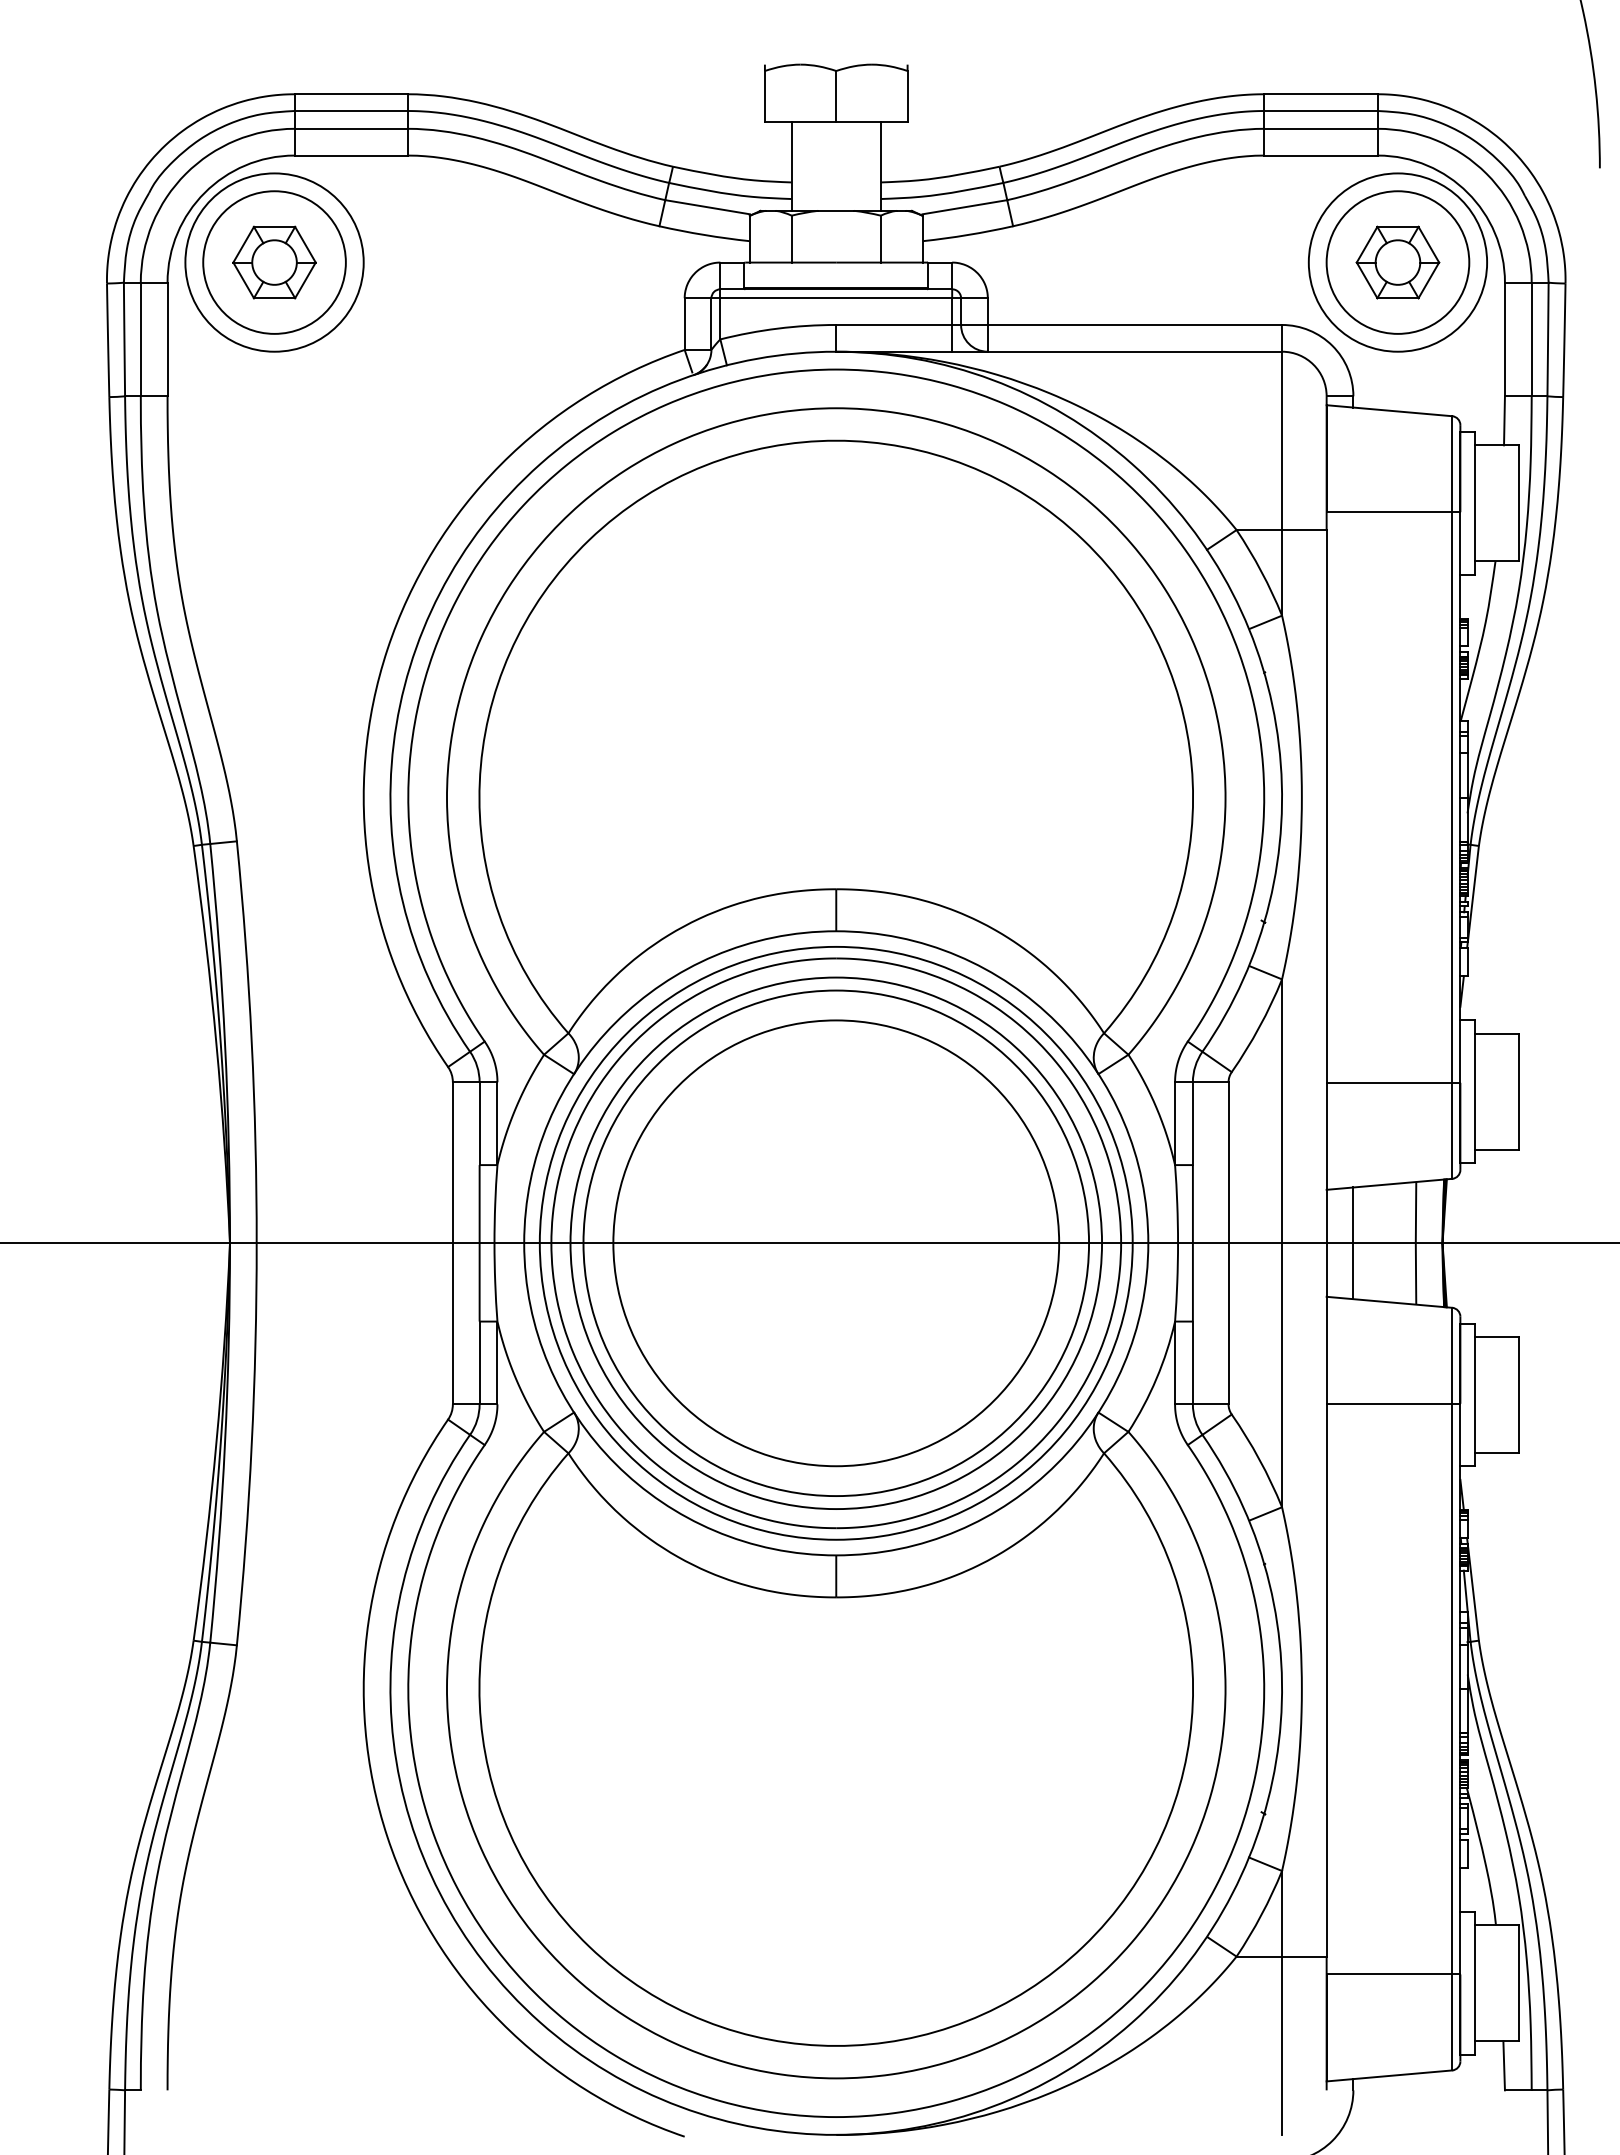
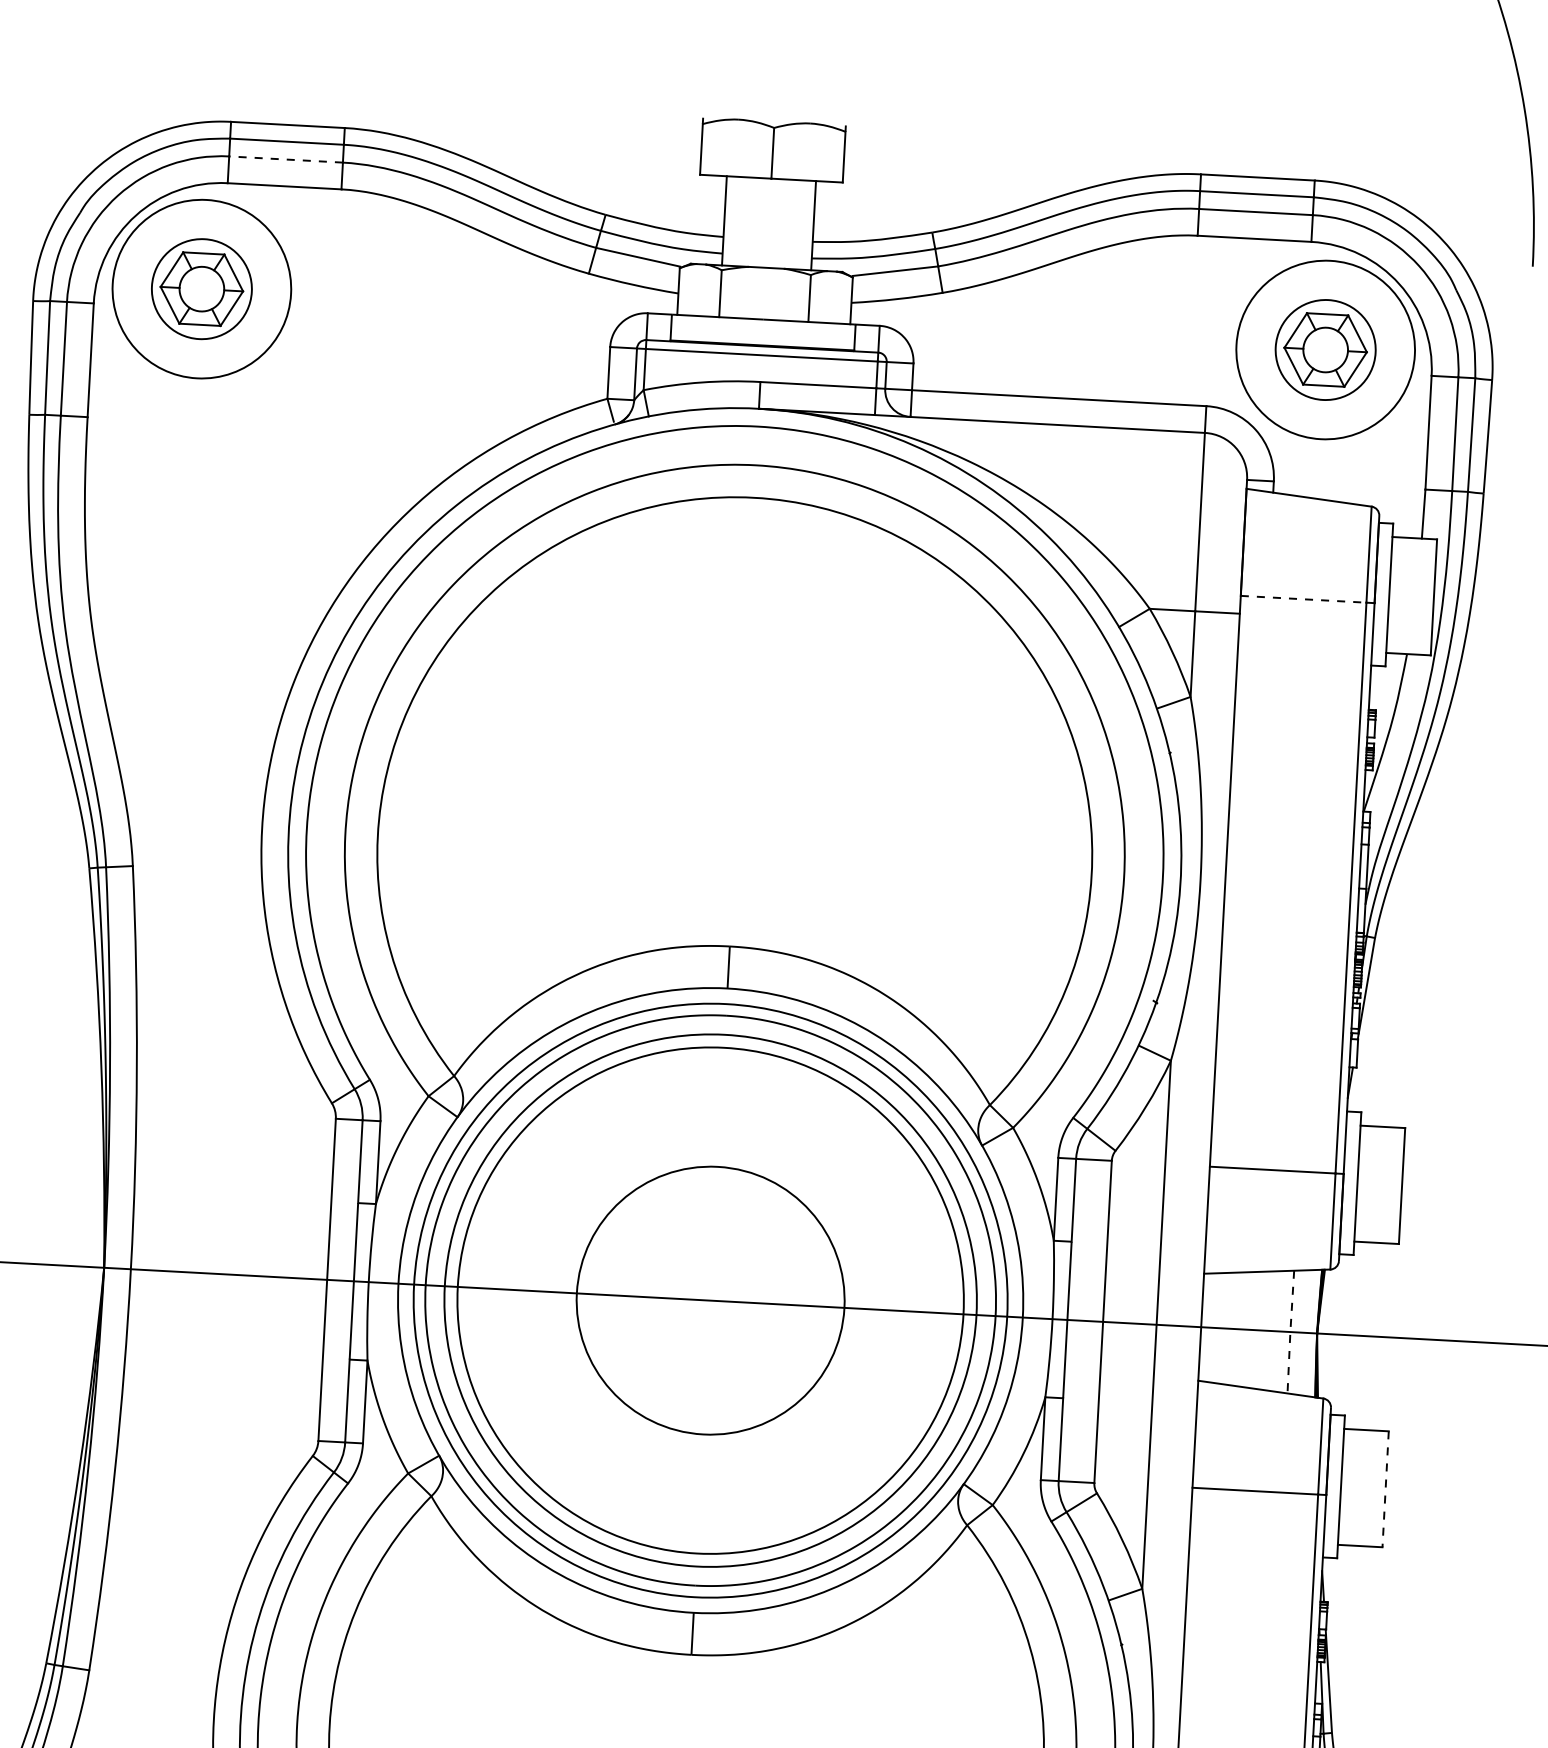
line: (351, 128) -> (286, 159), solid -> dashed
circle: (274, 262) -> (201, 289), size x0.7
circle: (1397, 262) -> (1325, 349), size x0.7
line: (1389, 512) -> (1303, 599), solid -> dashed
circle: (836, 1243) -> (710, 1300), size x0.6
line: (1353, 1243) -> (1228, 1328), removed
line: (1415, 1243) -> (1290, 1332), solid -> dashed
line: (1519, 1394) -> (1385, 1488), solid -> dashed

